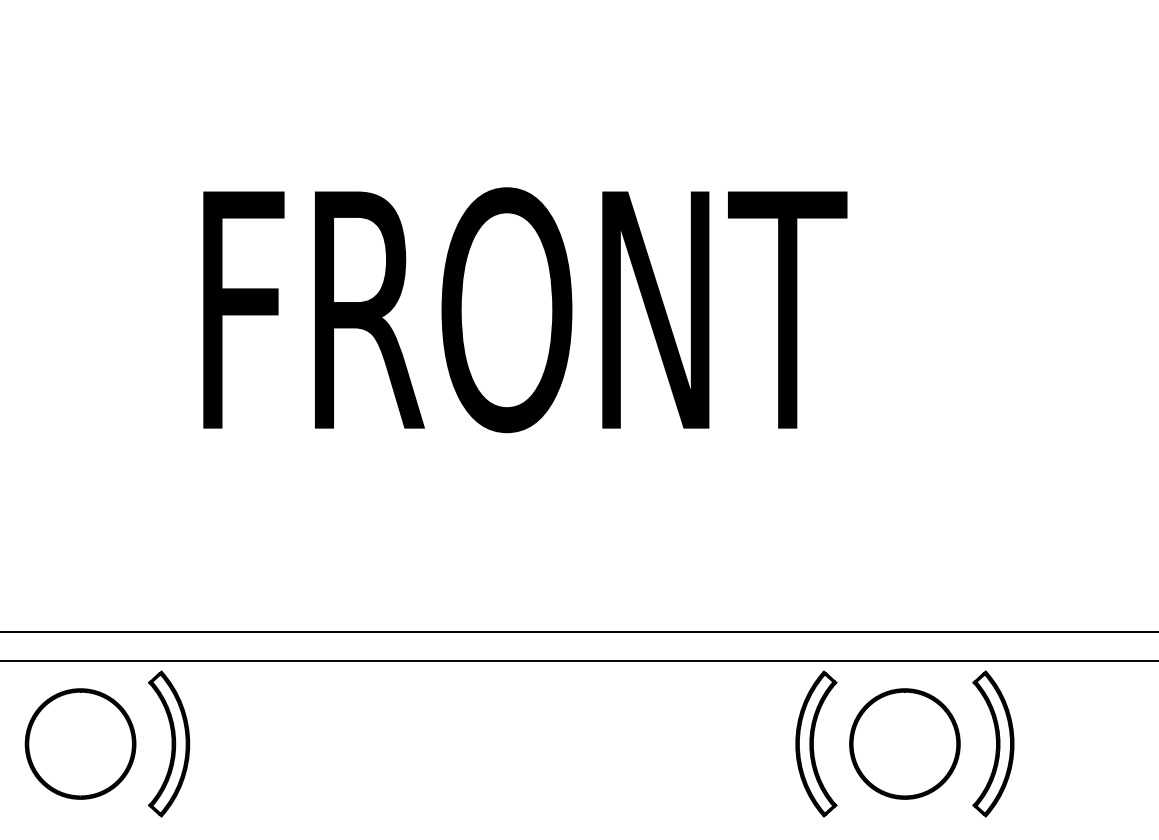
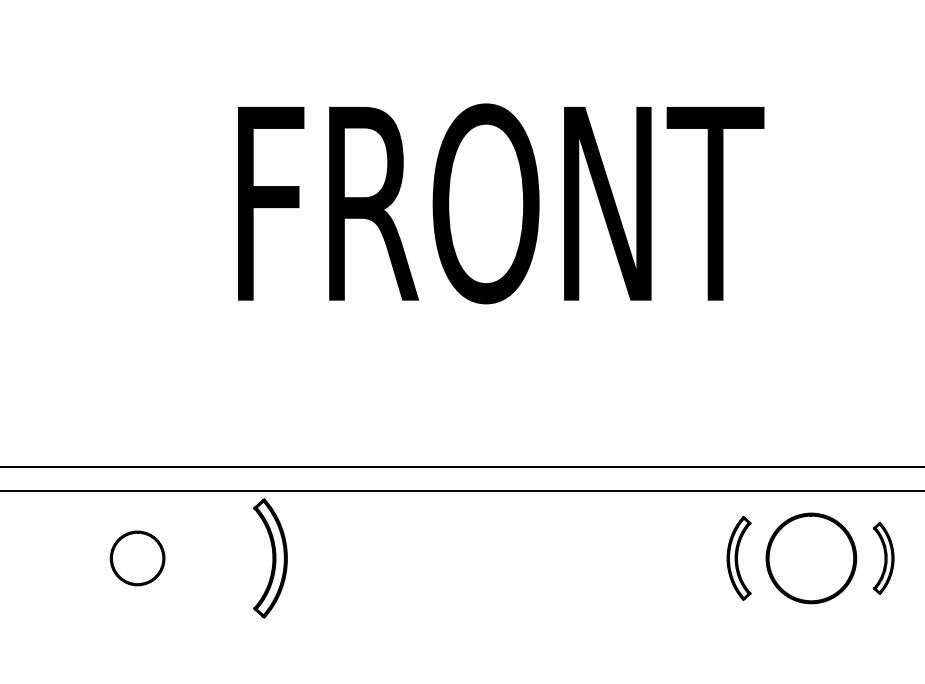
part: (80, 743) -> (137, 558), size x0.6
part: (169, 743) -> (270, 558), moved
part: (816, 743) -> (739, 558), size x0.7
part: (993, 743) -> (883, 558), size x0.6

